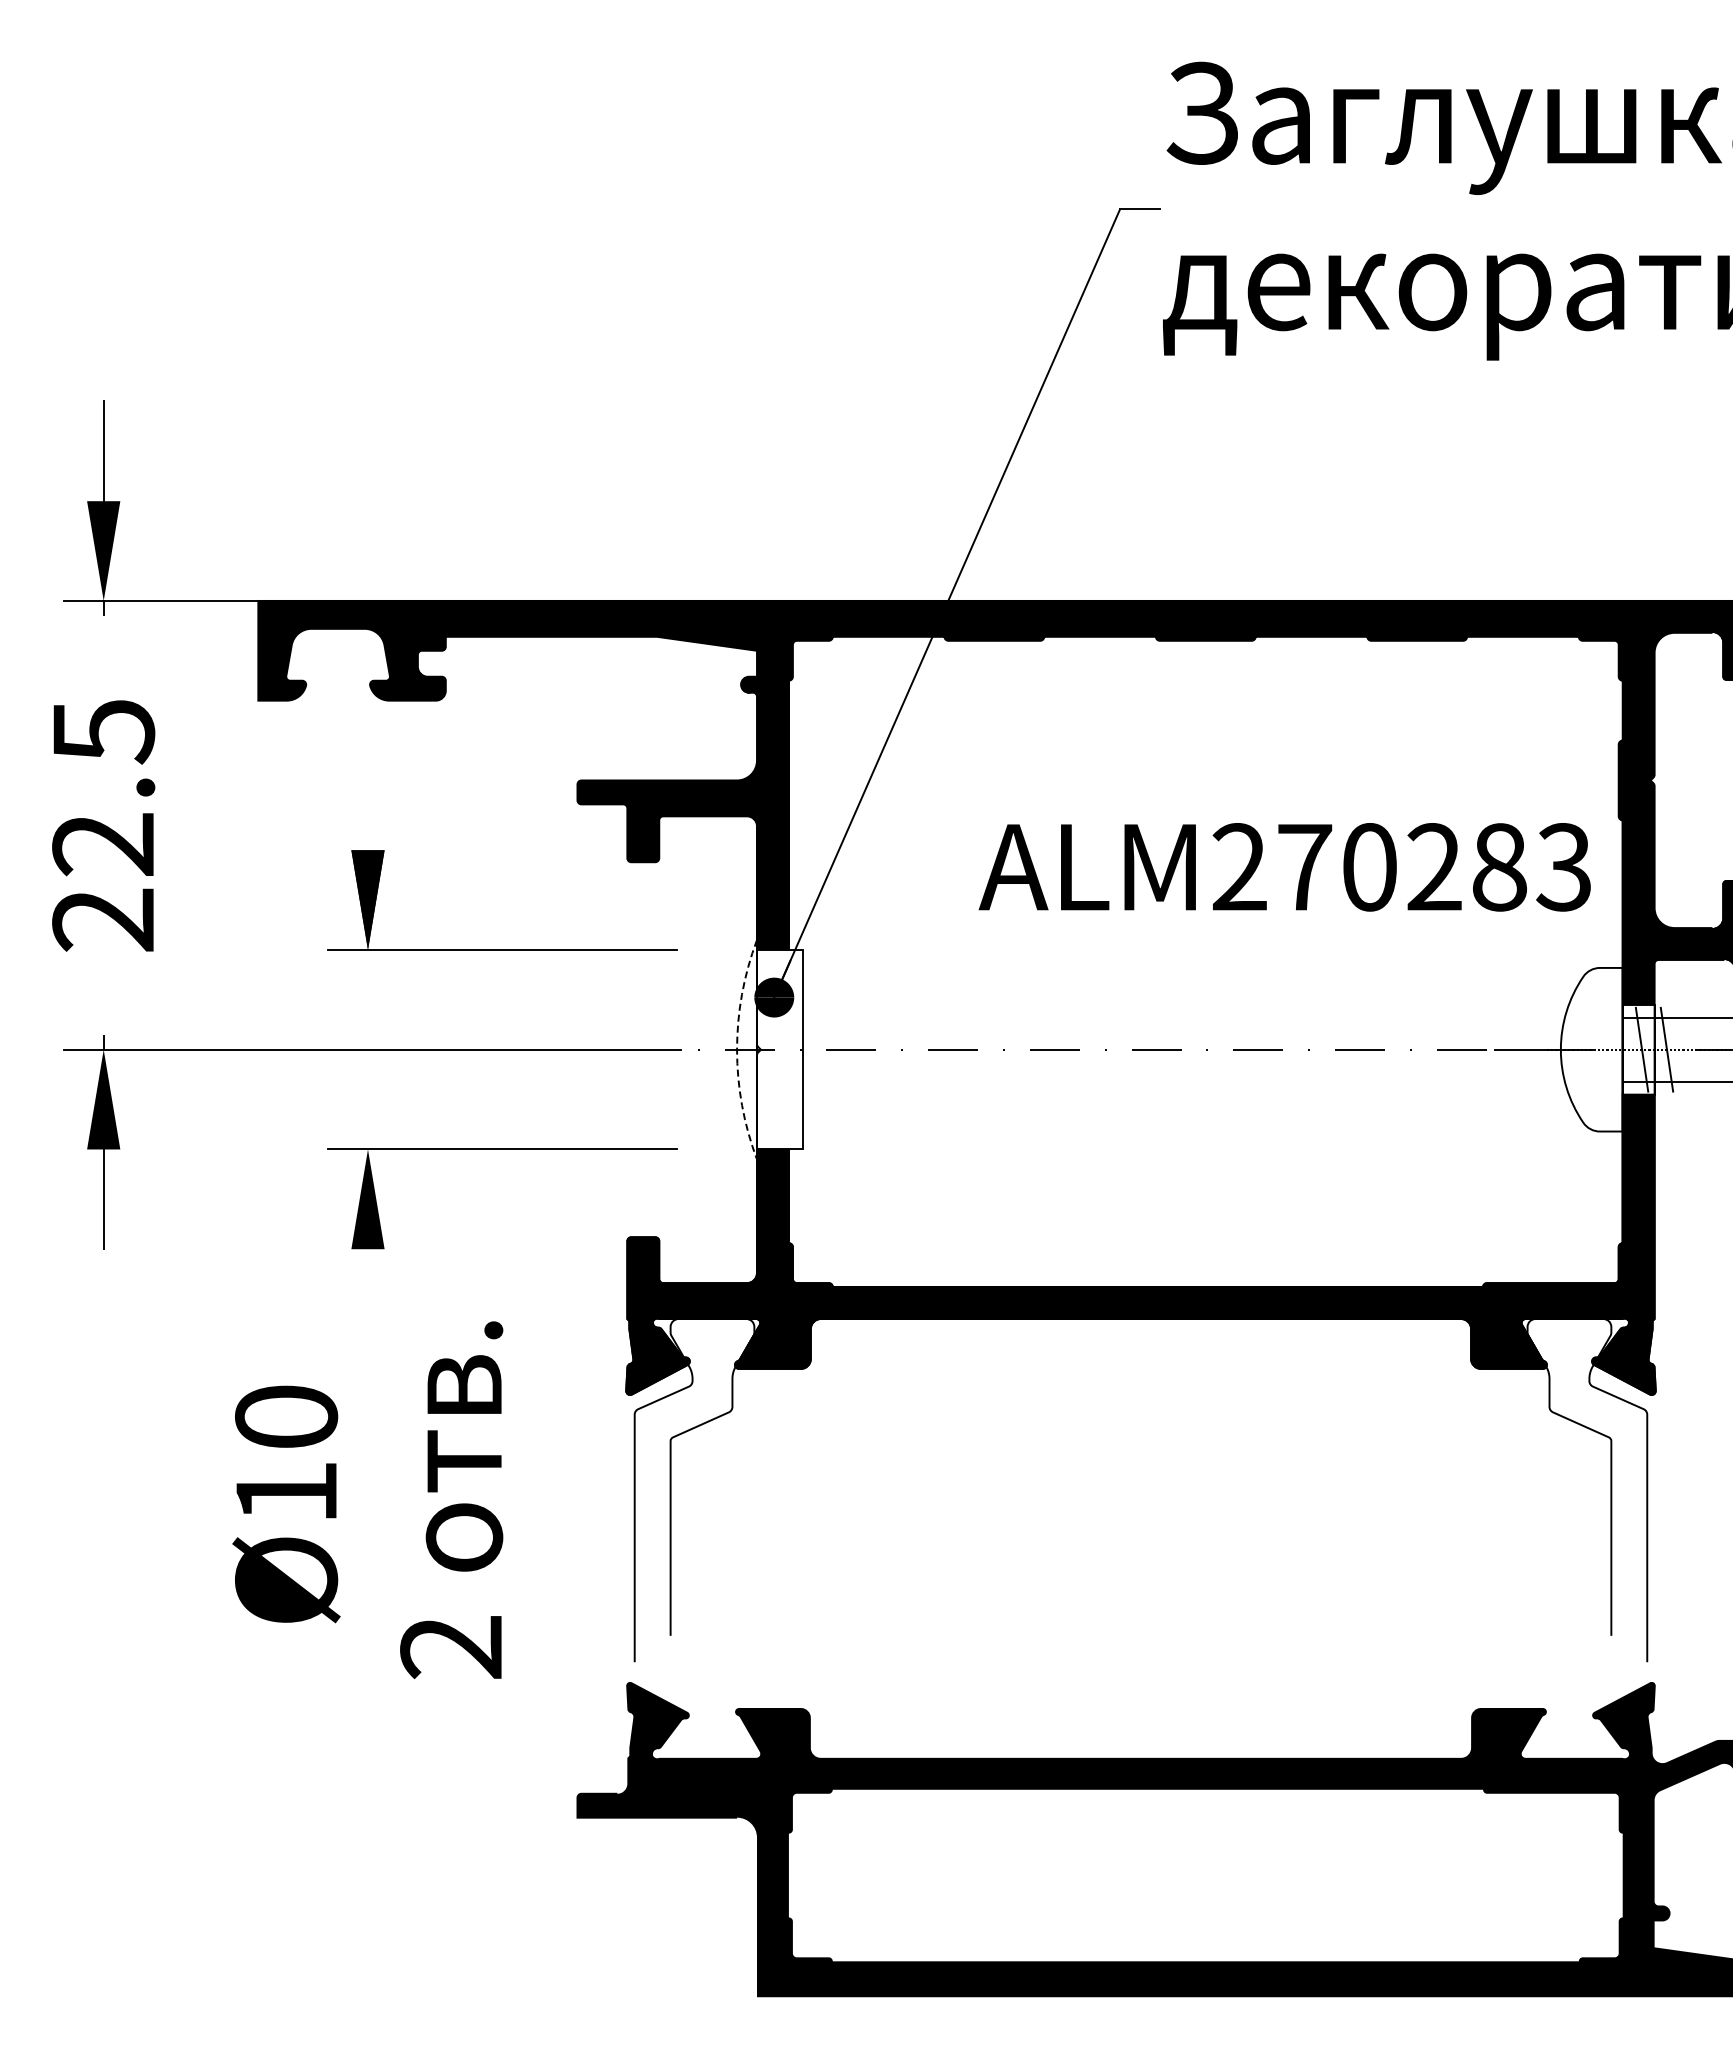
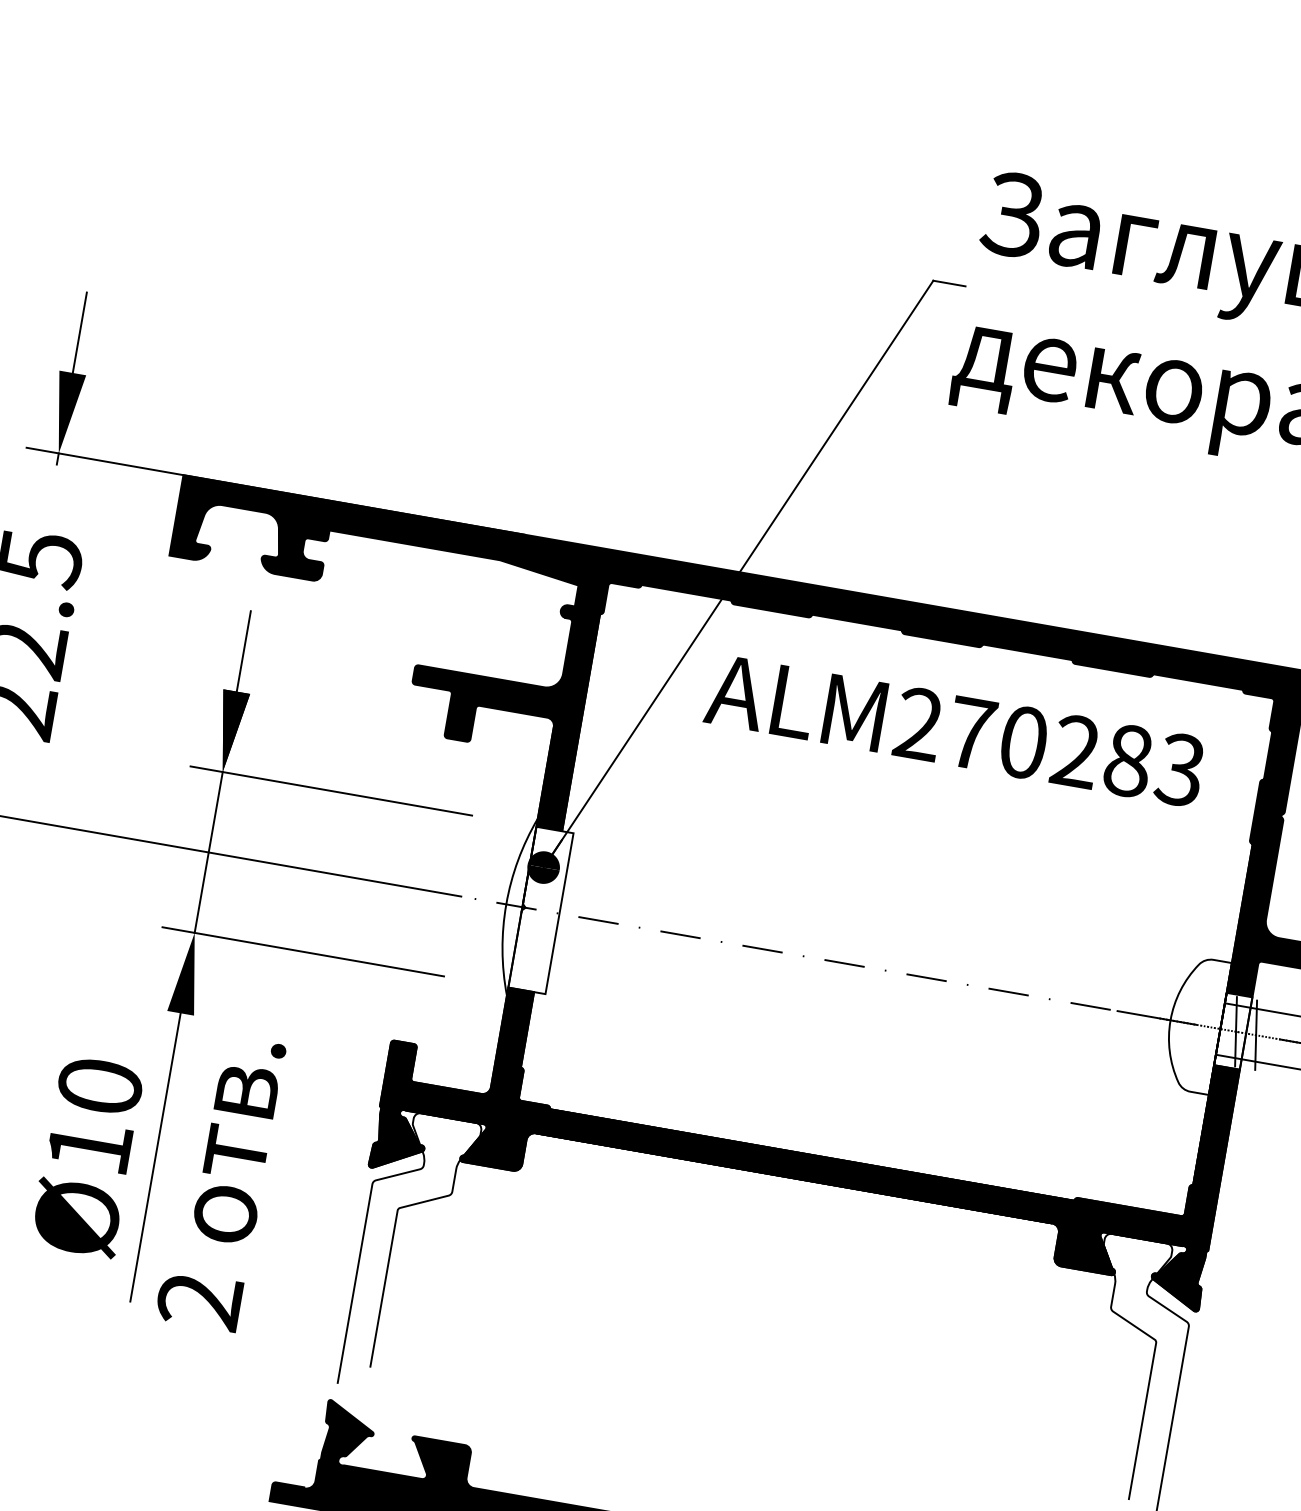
line: (367, 800) -> (243, 651), added
text: (1284, 867) -> (954, 730), moved
line: (367, 1049) -> (208, 852), added
arc: (737, 1049) -> (506, 904), dashed -> solid
line: (367, 1427) -> (155, 1156), added
text: (451, 1500) -> (220, 1182), moved
text: (286, 1504) -> (87, 1156), moved

